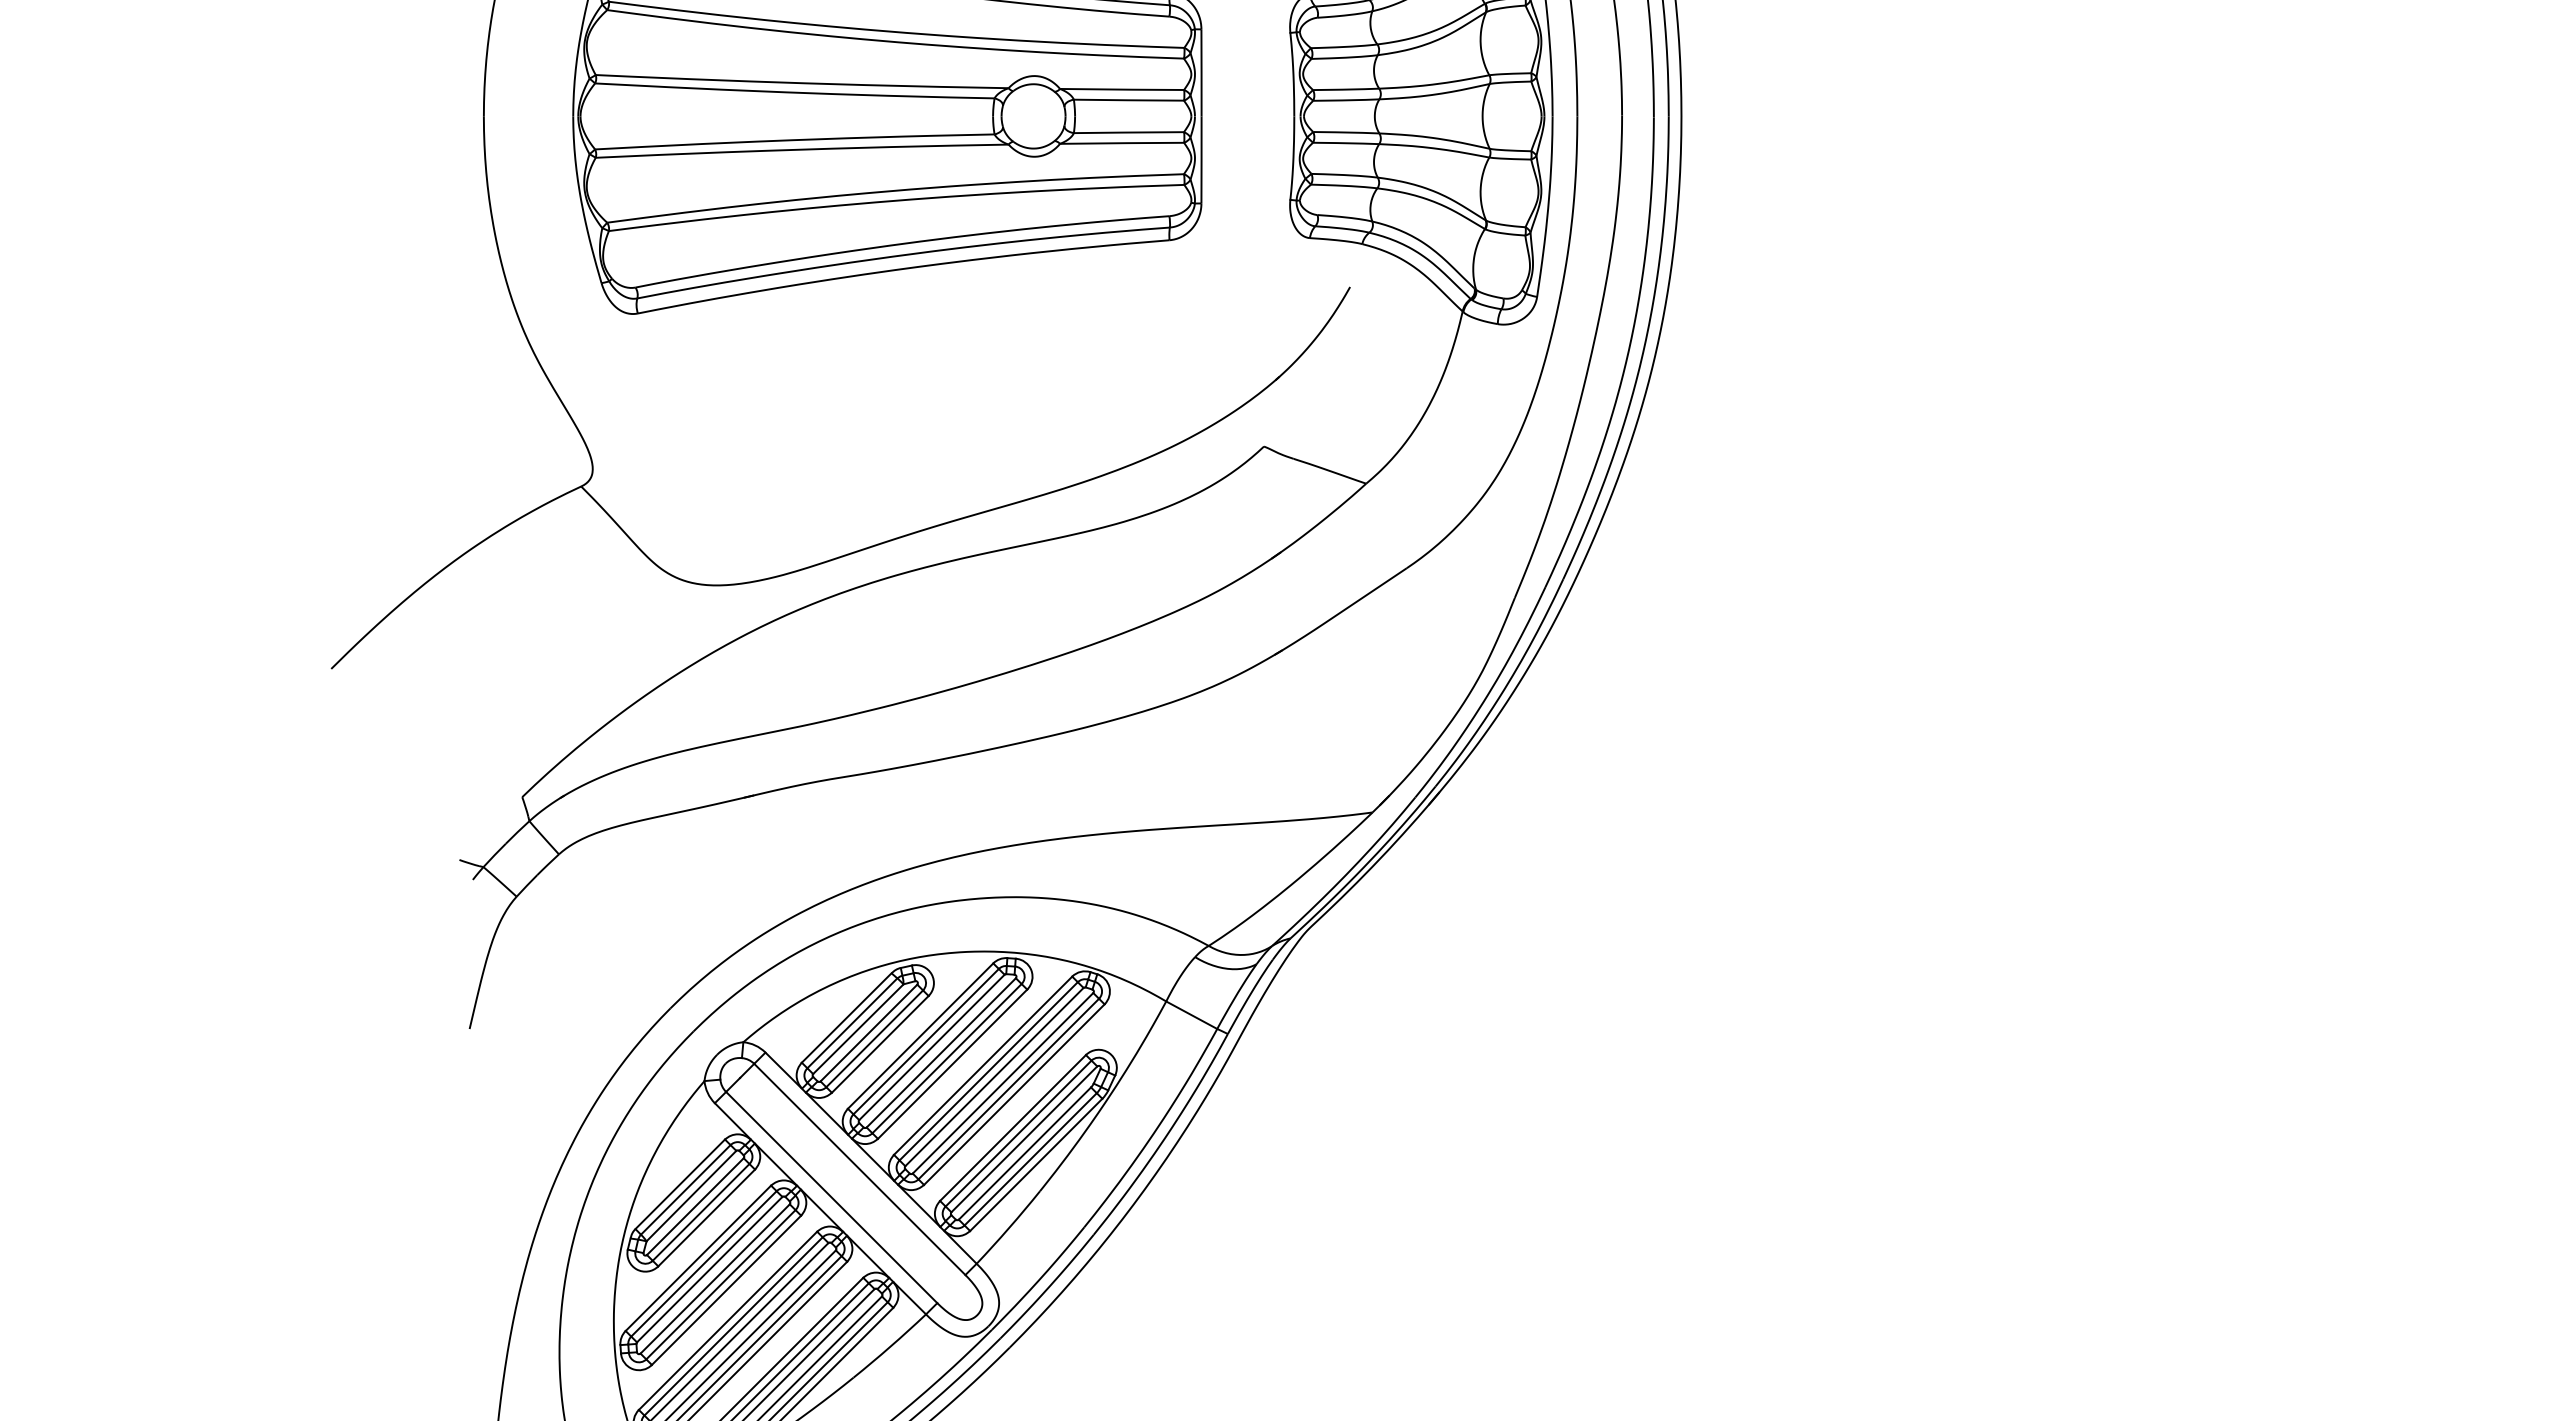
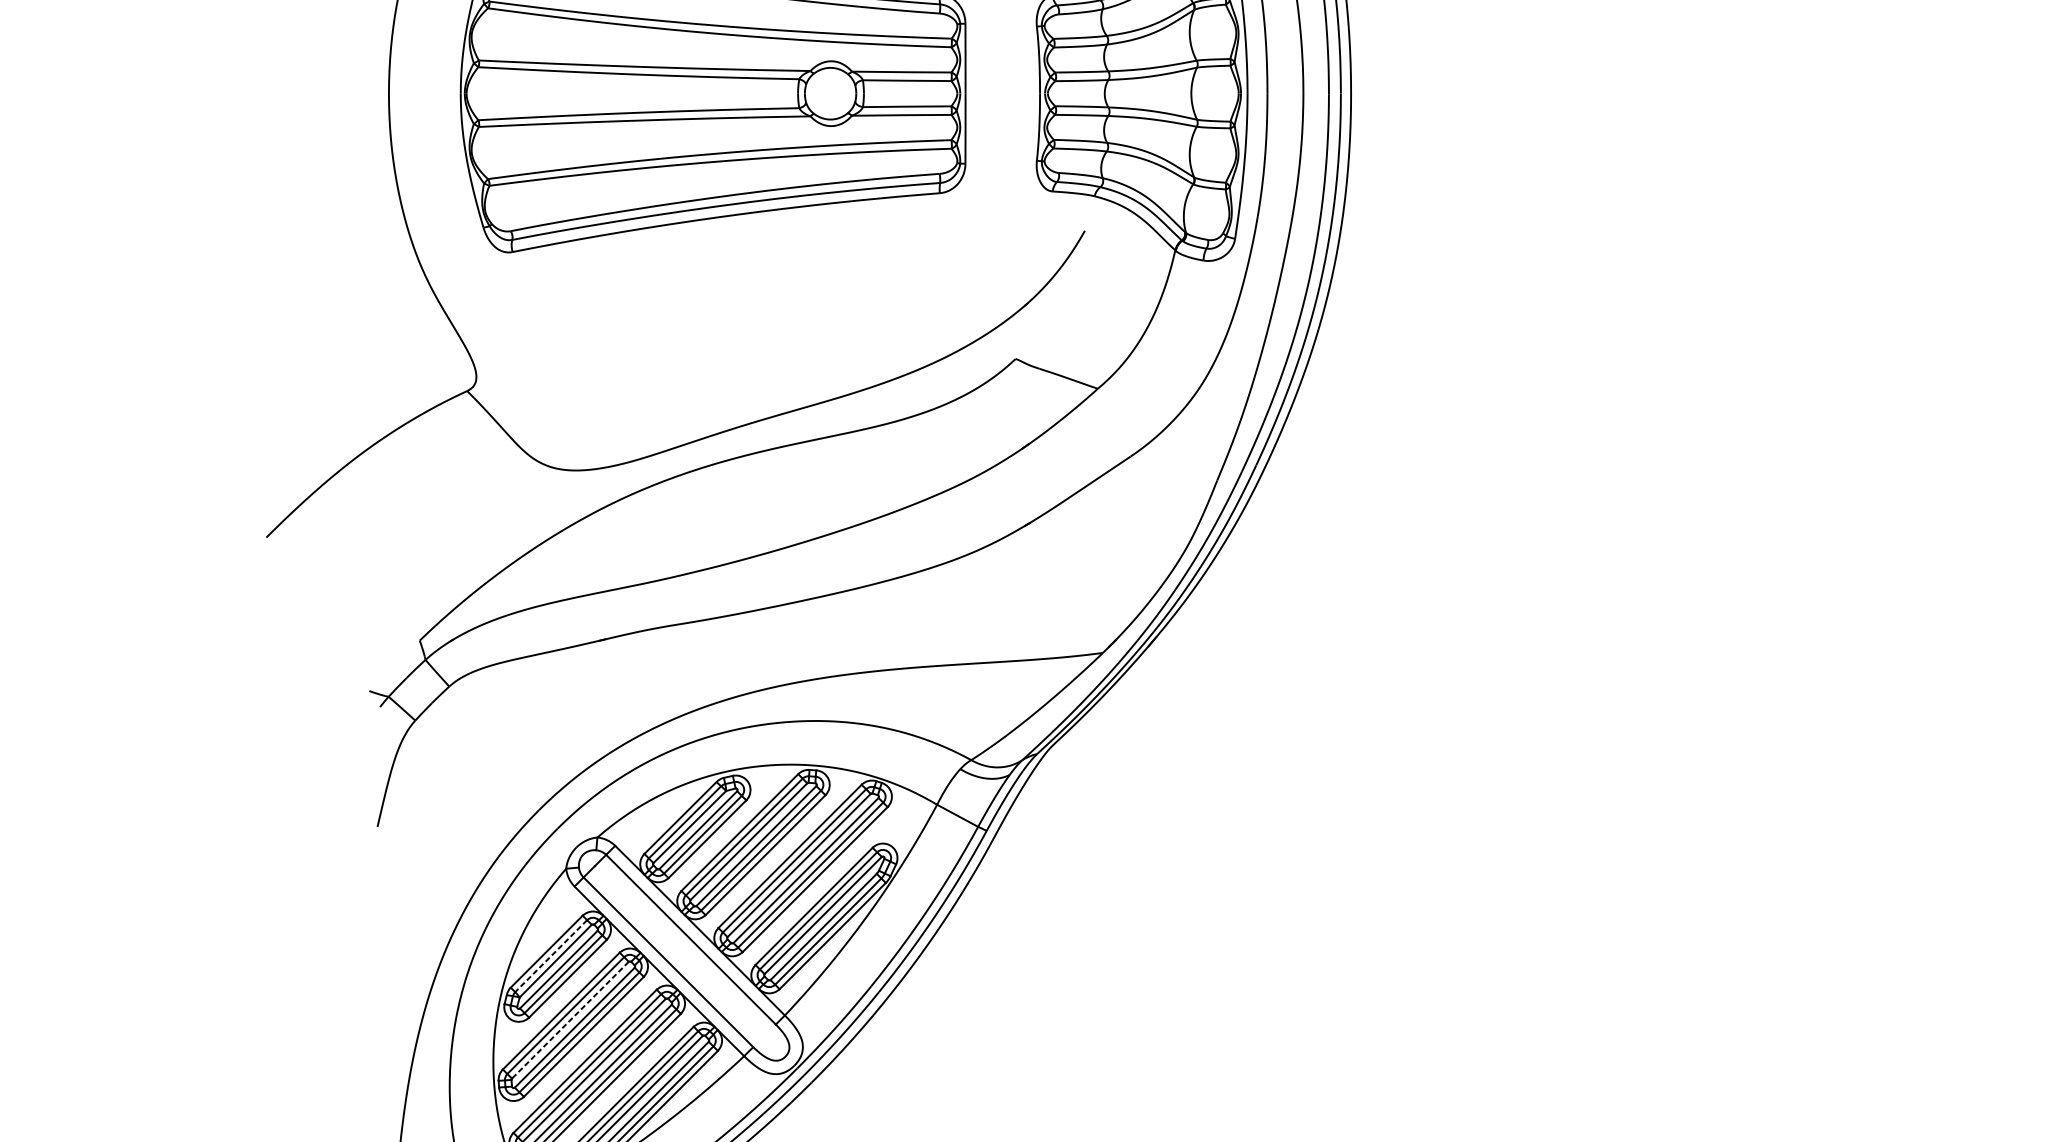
line: (685, 1190) -> (550, 956), solid -> dashed
line: (709, 1269) -> (570, 1020), solid -> dashed

